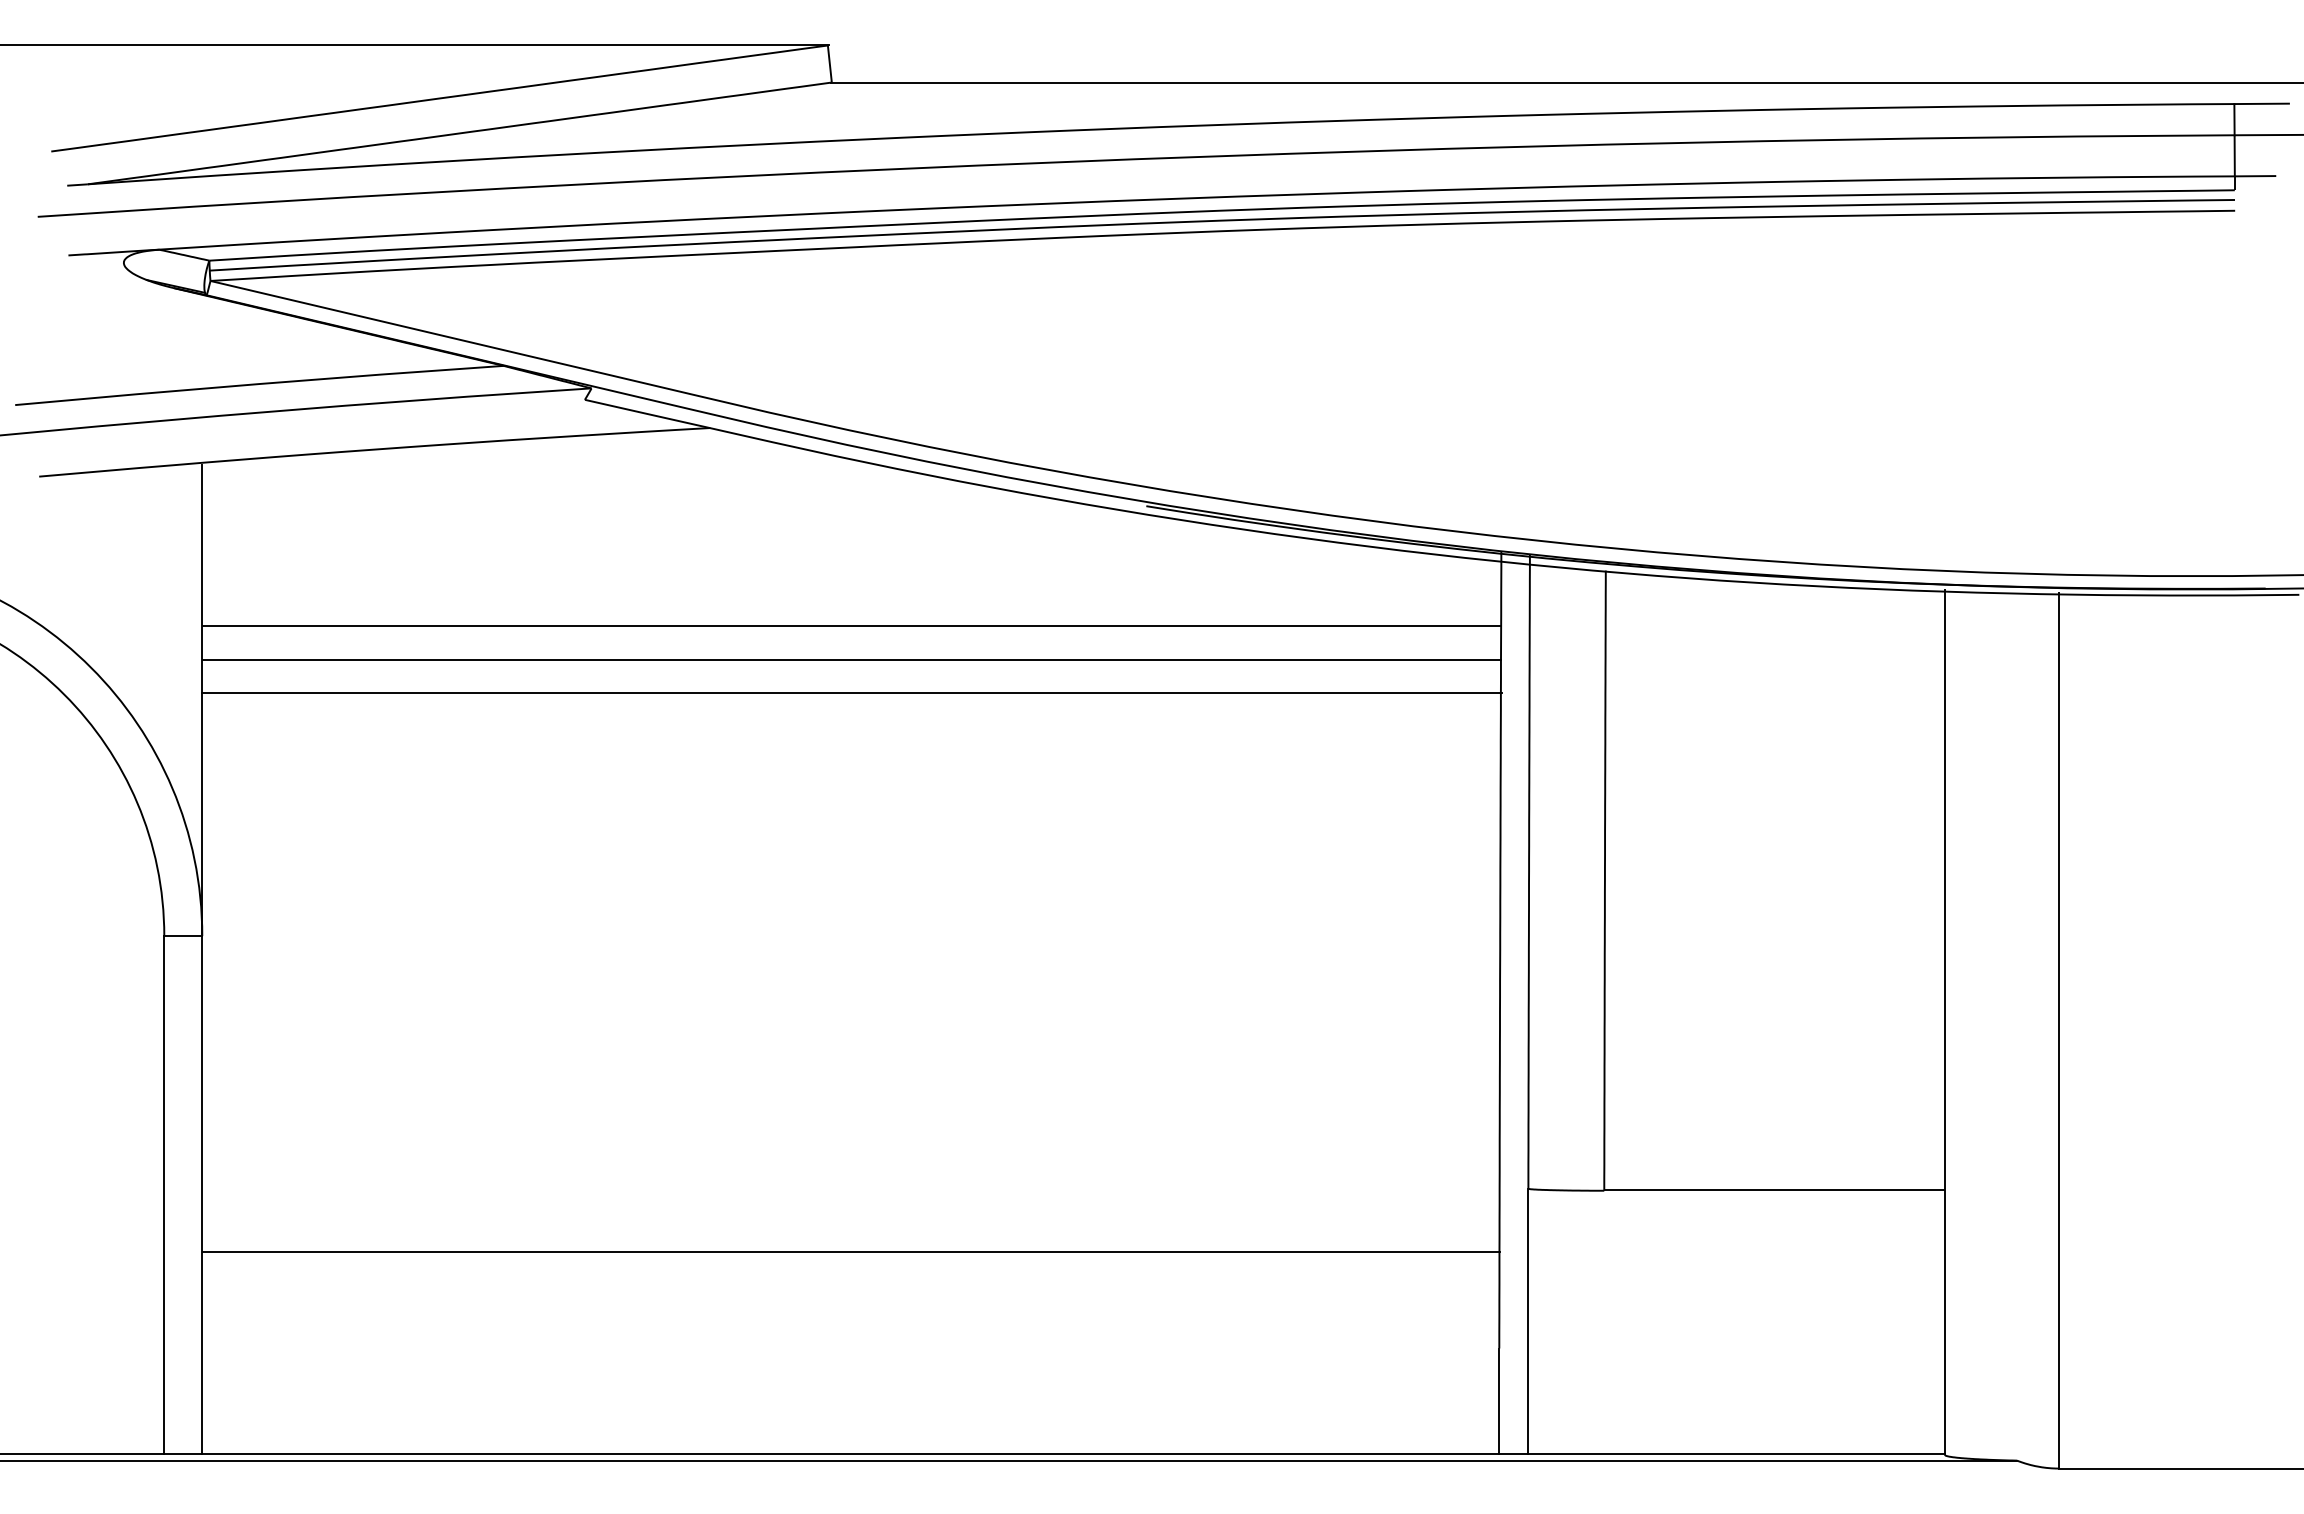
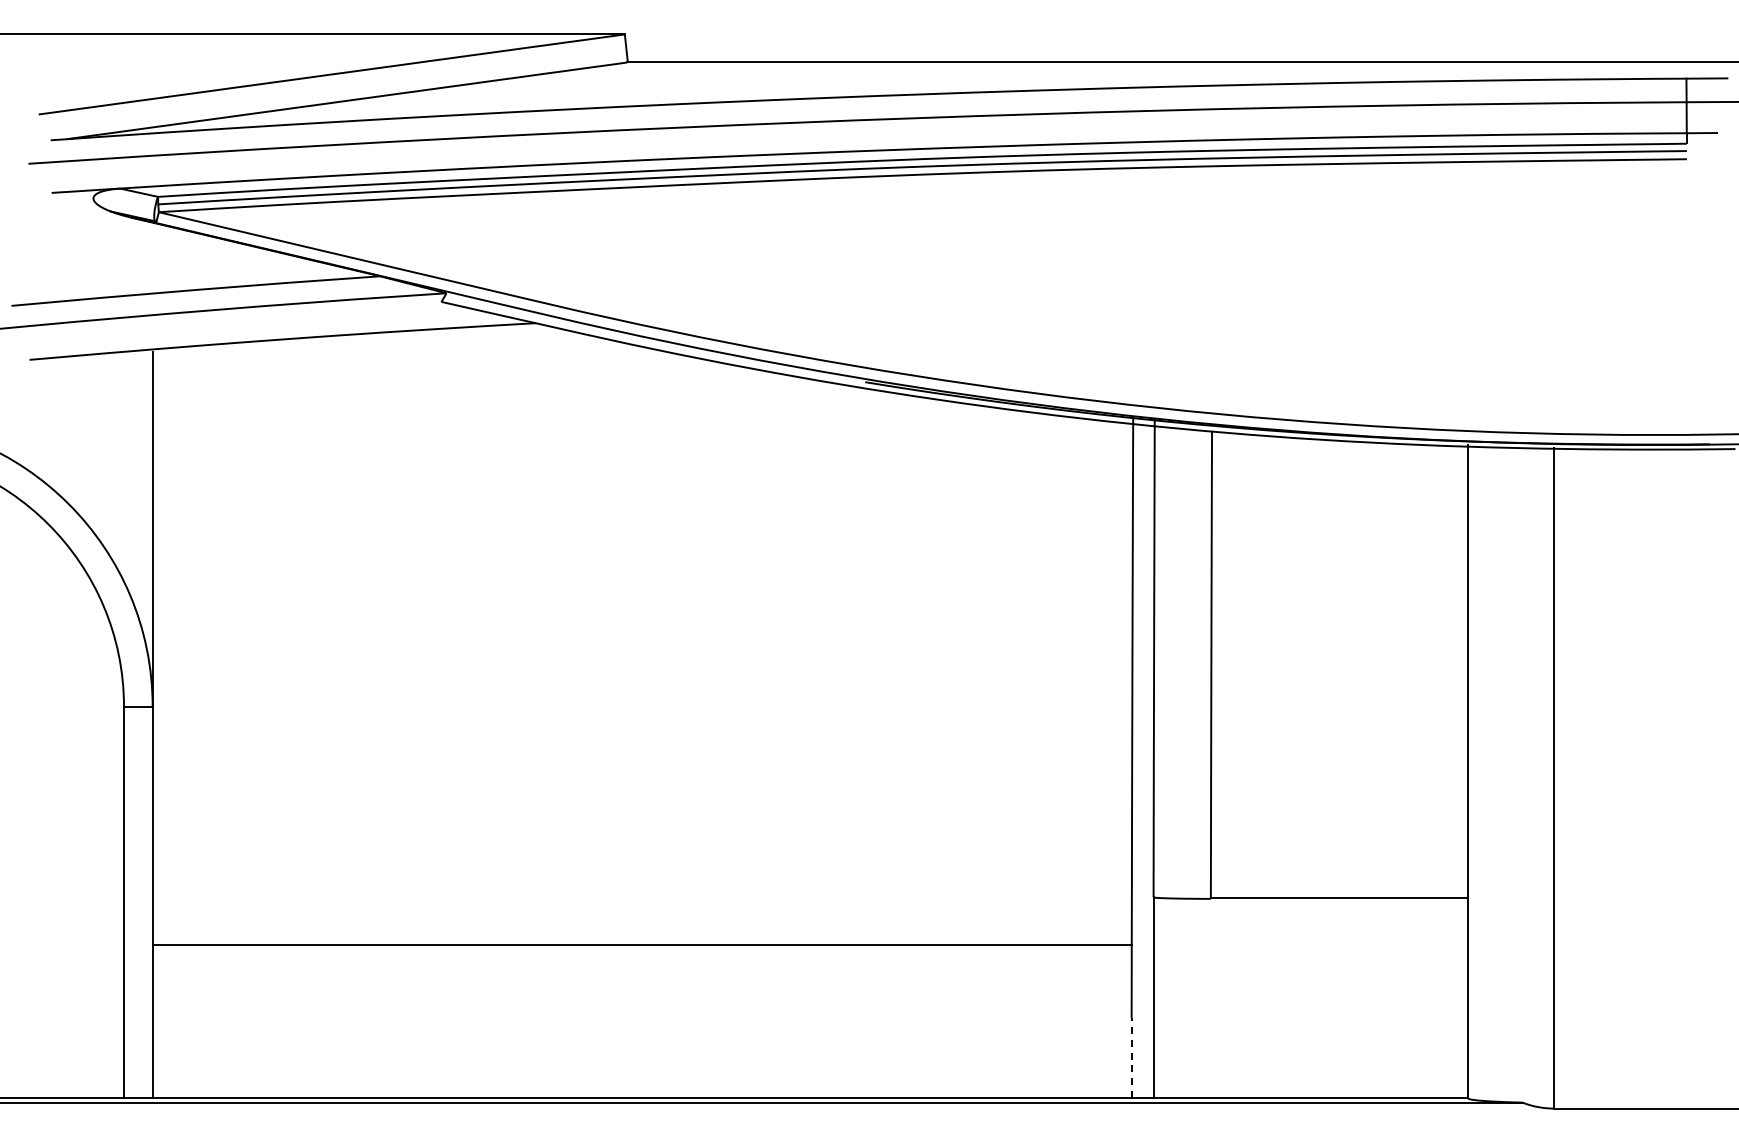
line: (851, 625) -> (642, 472), removed
line: (851, 660) -> (642, 498), removed
line: (851, 692) -> (642, 522), removed
line: (1499, 1400) -> (1131, 1057), solid -> dashed

